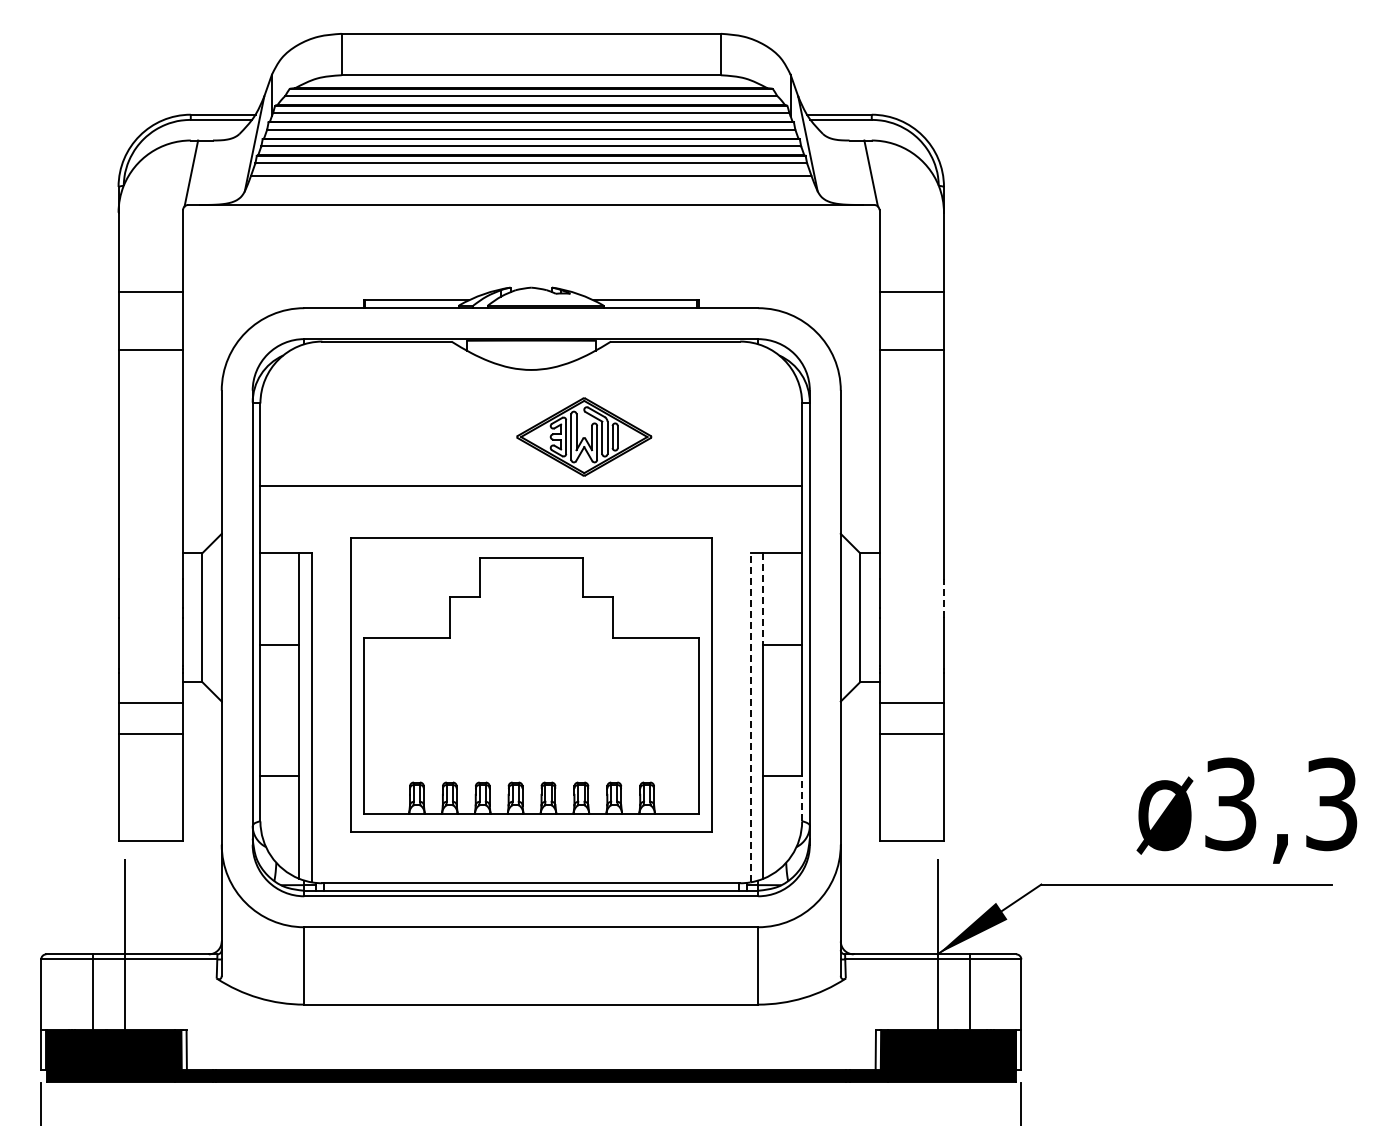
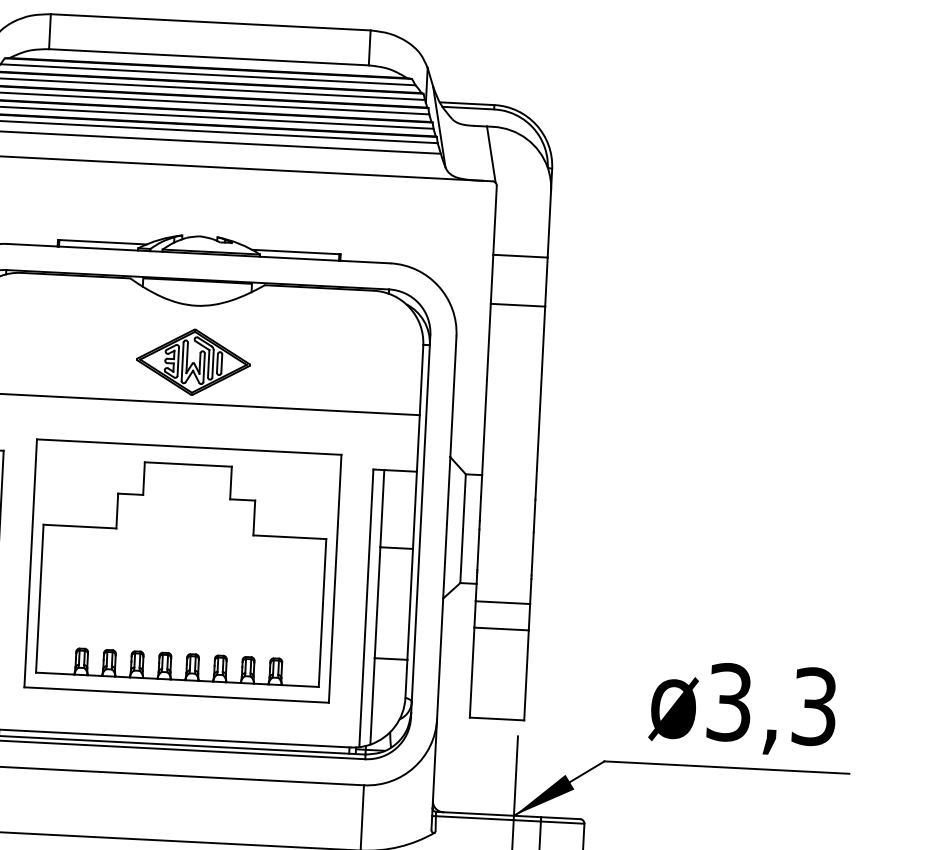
part: (584, 436) -> (193, 361), moved
line: (943, 597) -> (534, 515), dashed -> solid
line: (763, 598) -> (382, 508), dashed -> solid
line: (750, 717) -> (366, 608), dashed -> solid
line: (802, 798) -> (406, 678), dashed -> solid
text: (1246, 810) -> (742, 708), moved

